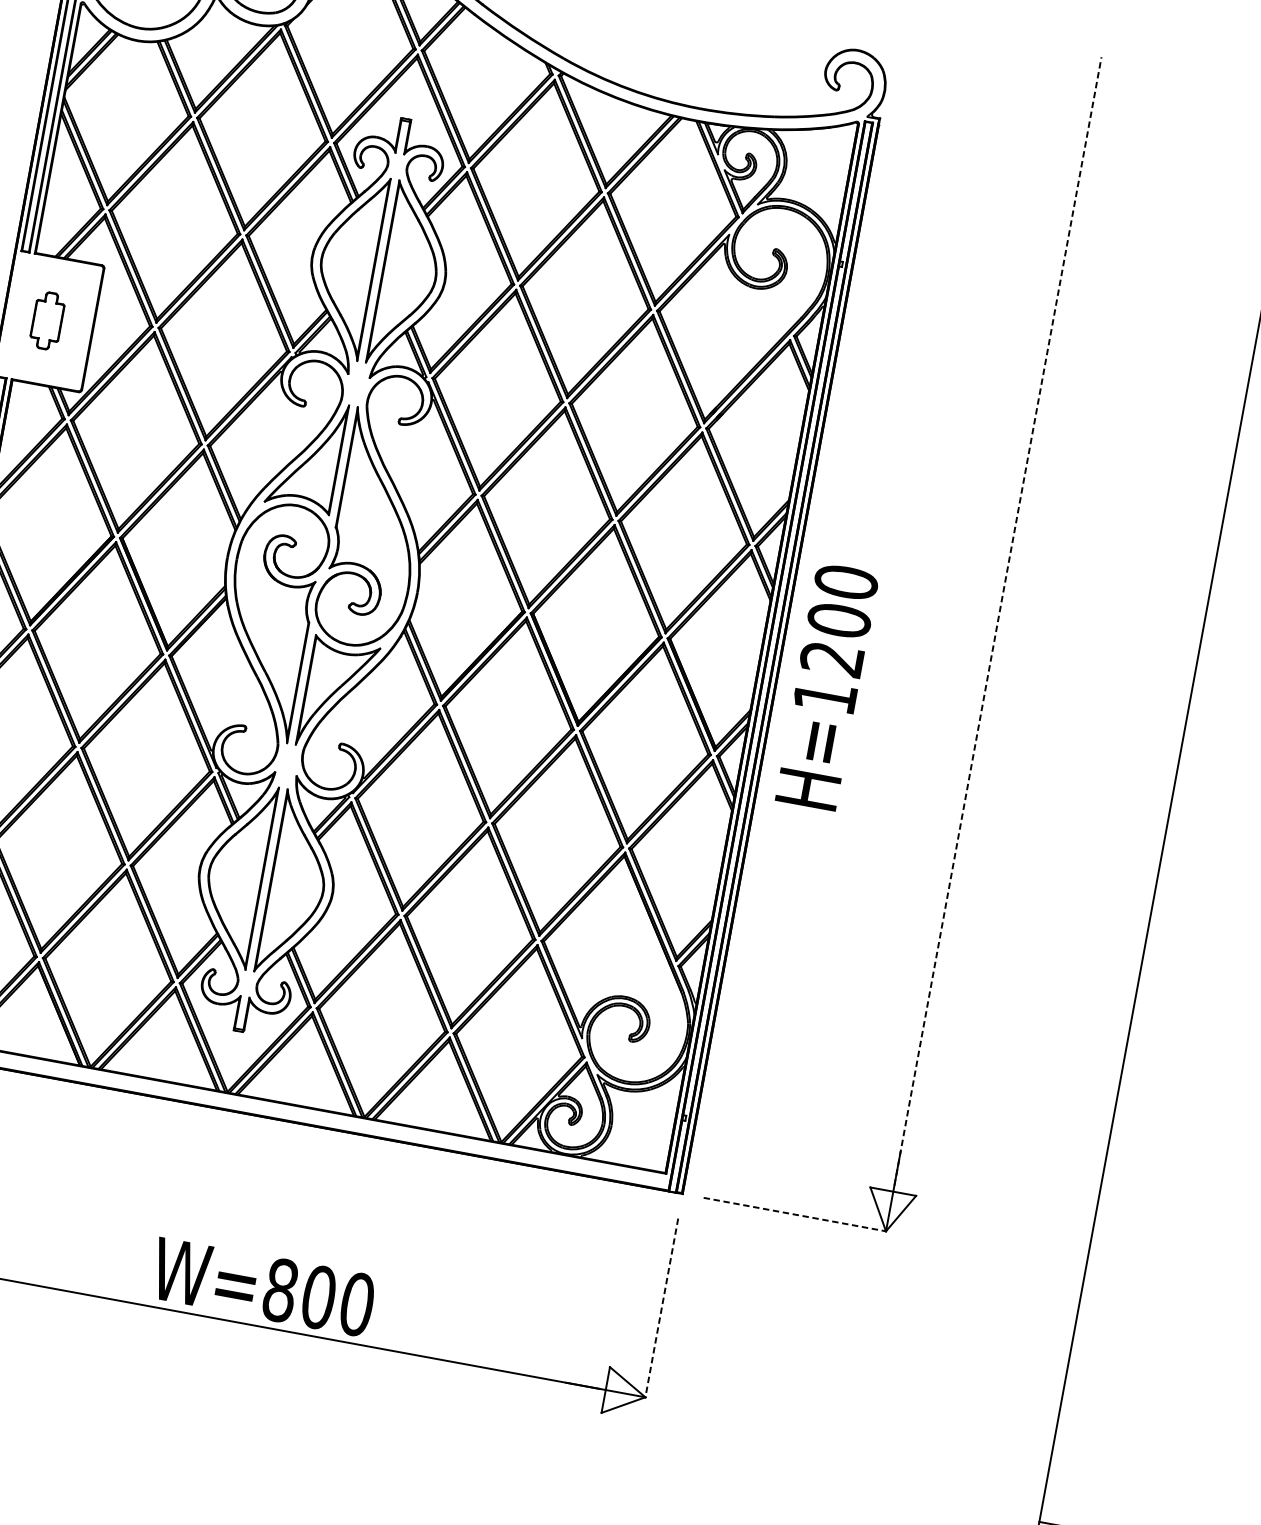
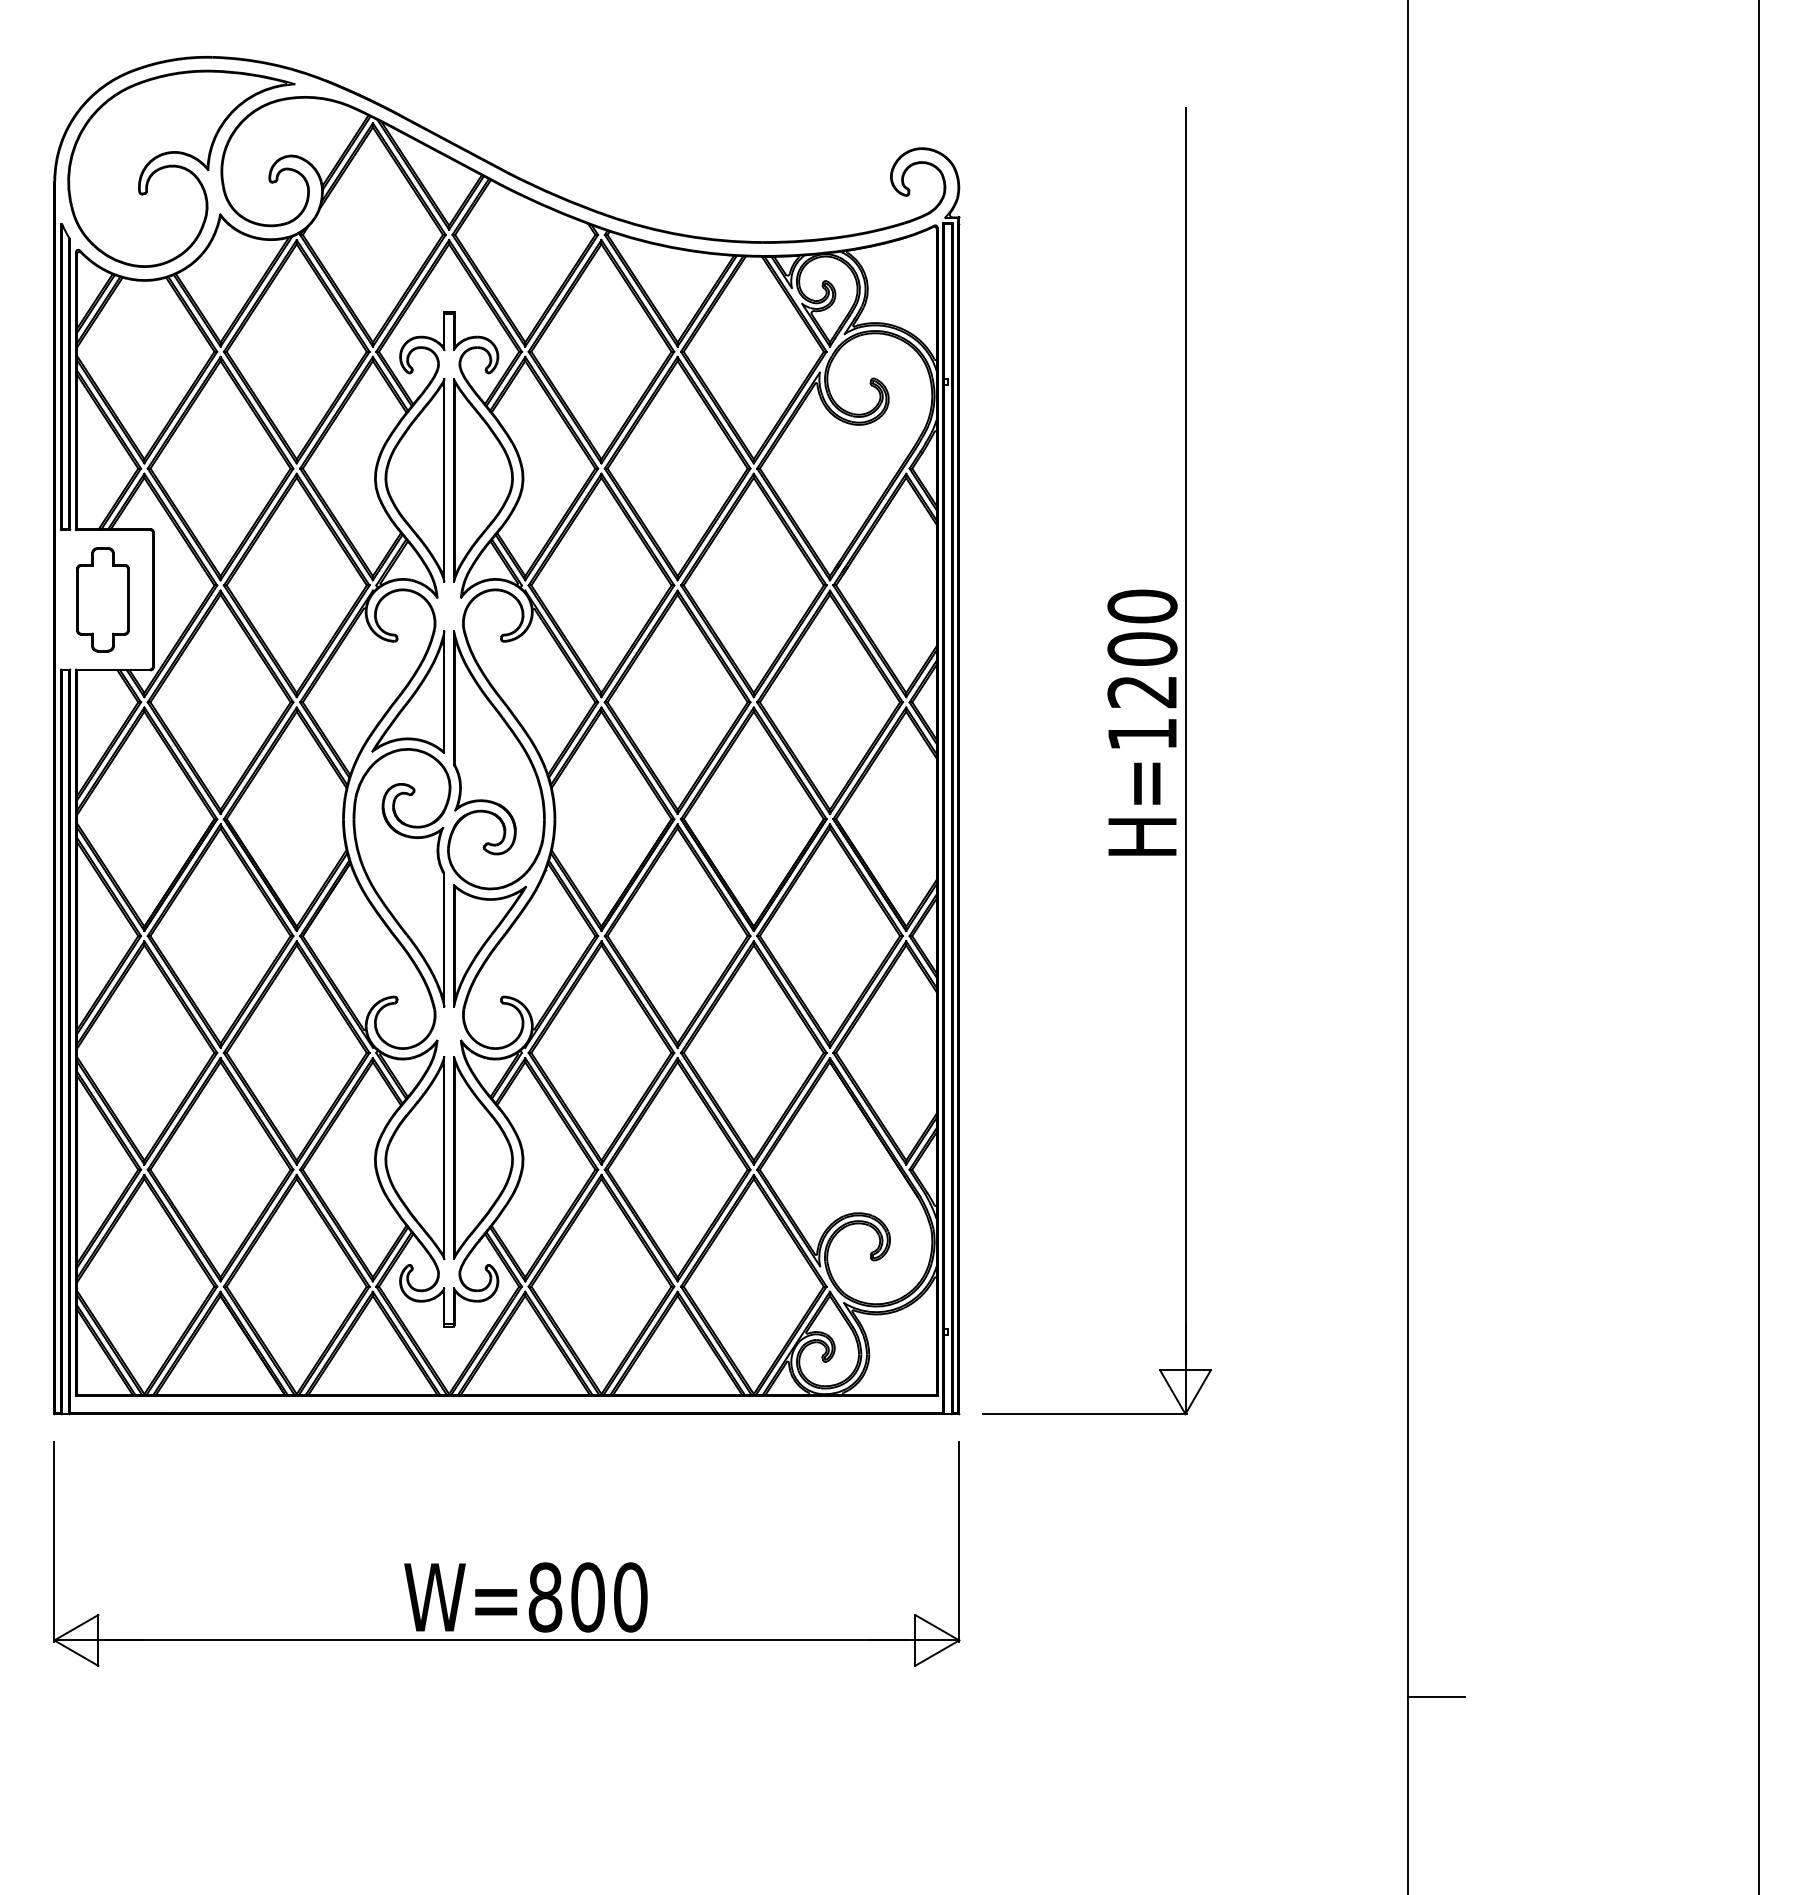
part: (47, 320) -> (102, 599), size x1.67
line: (997, 621) -> (1185, 735), dashed -> solid
text: (827, 686) -> (1142, 722), moved
line: (796, 1215) -> (1085, 1414), dashed -> solid
line: (661, 1308) -> (959, 1541), dashed -> solid

